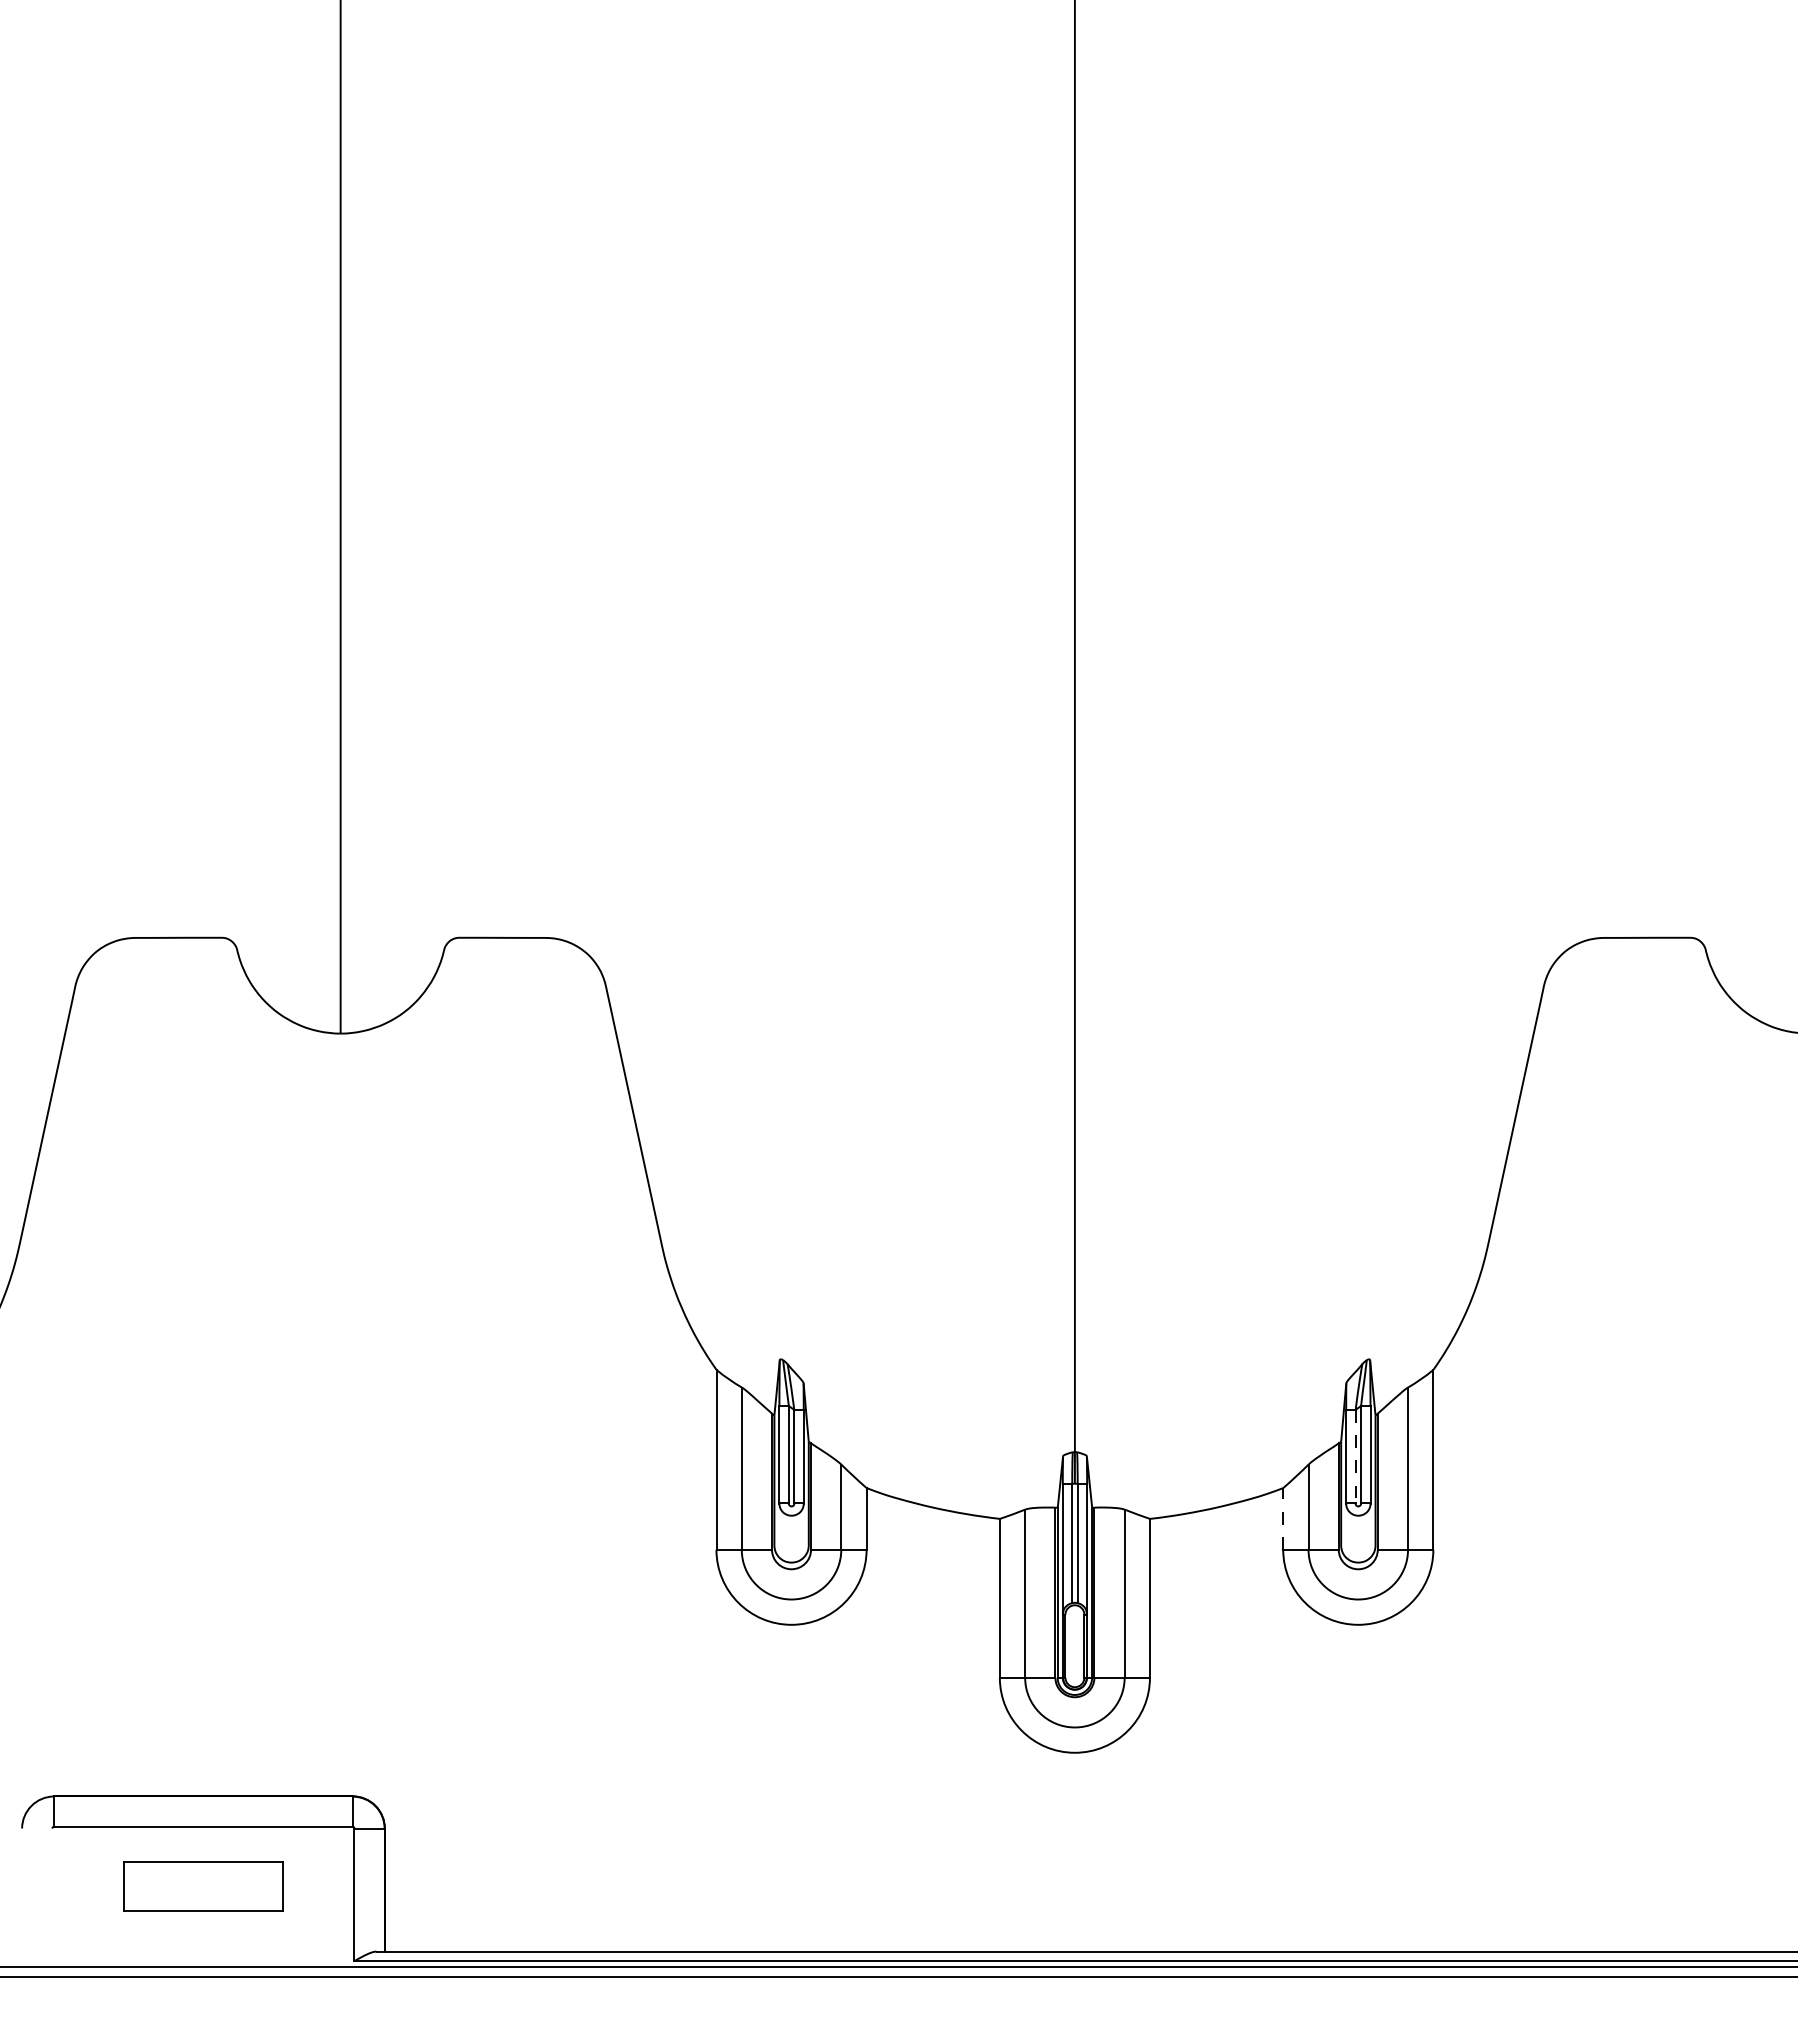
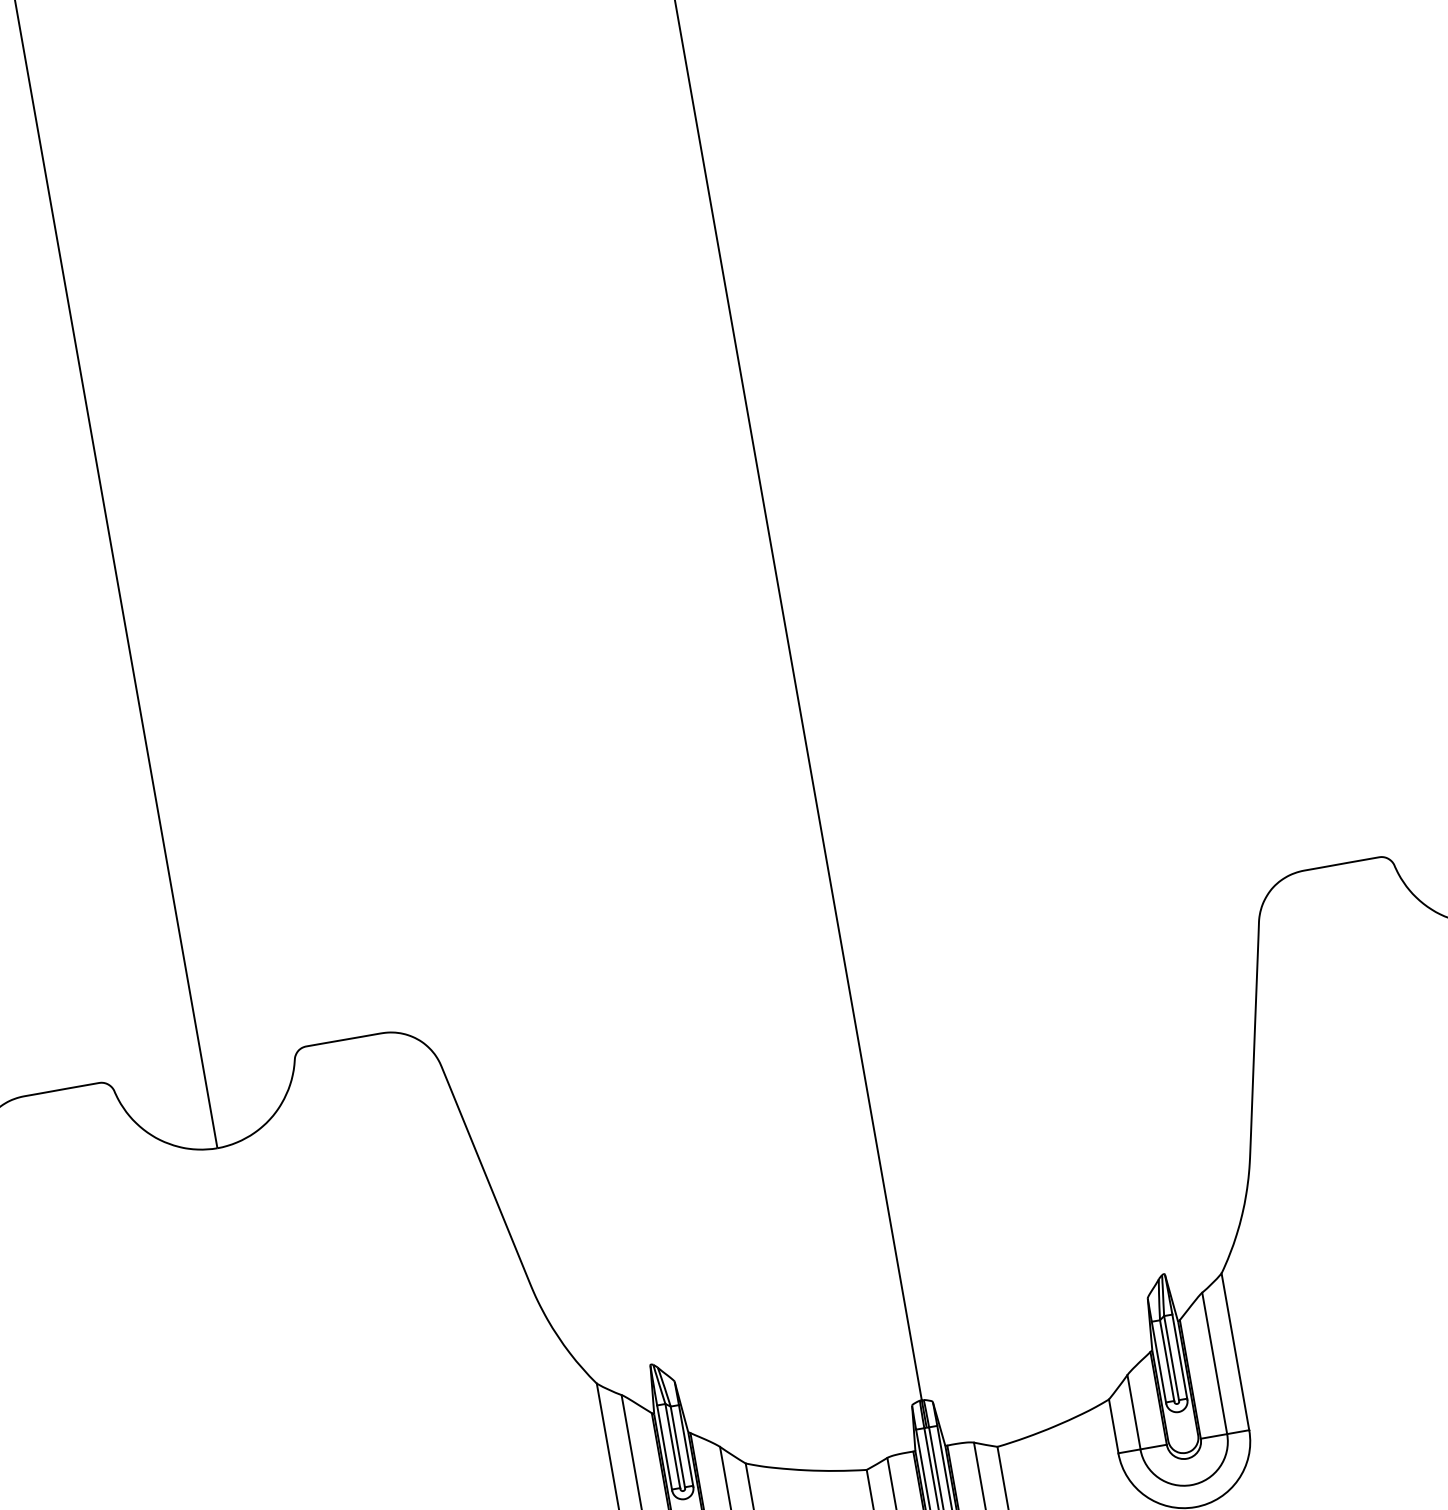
line: (1355, 1456) -> (1167, 1360), dashed -> solid
line: (1283, 1518) -> (1113, 1425), dashed -> solid

